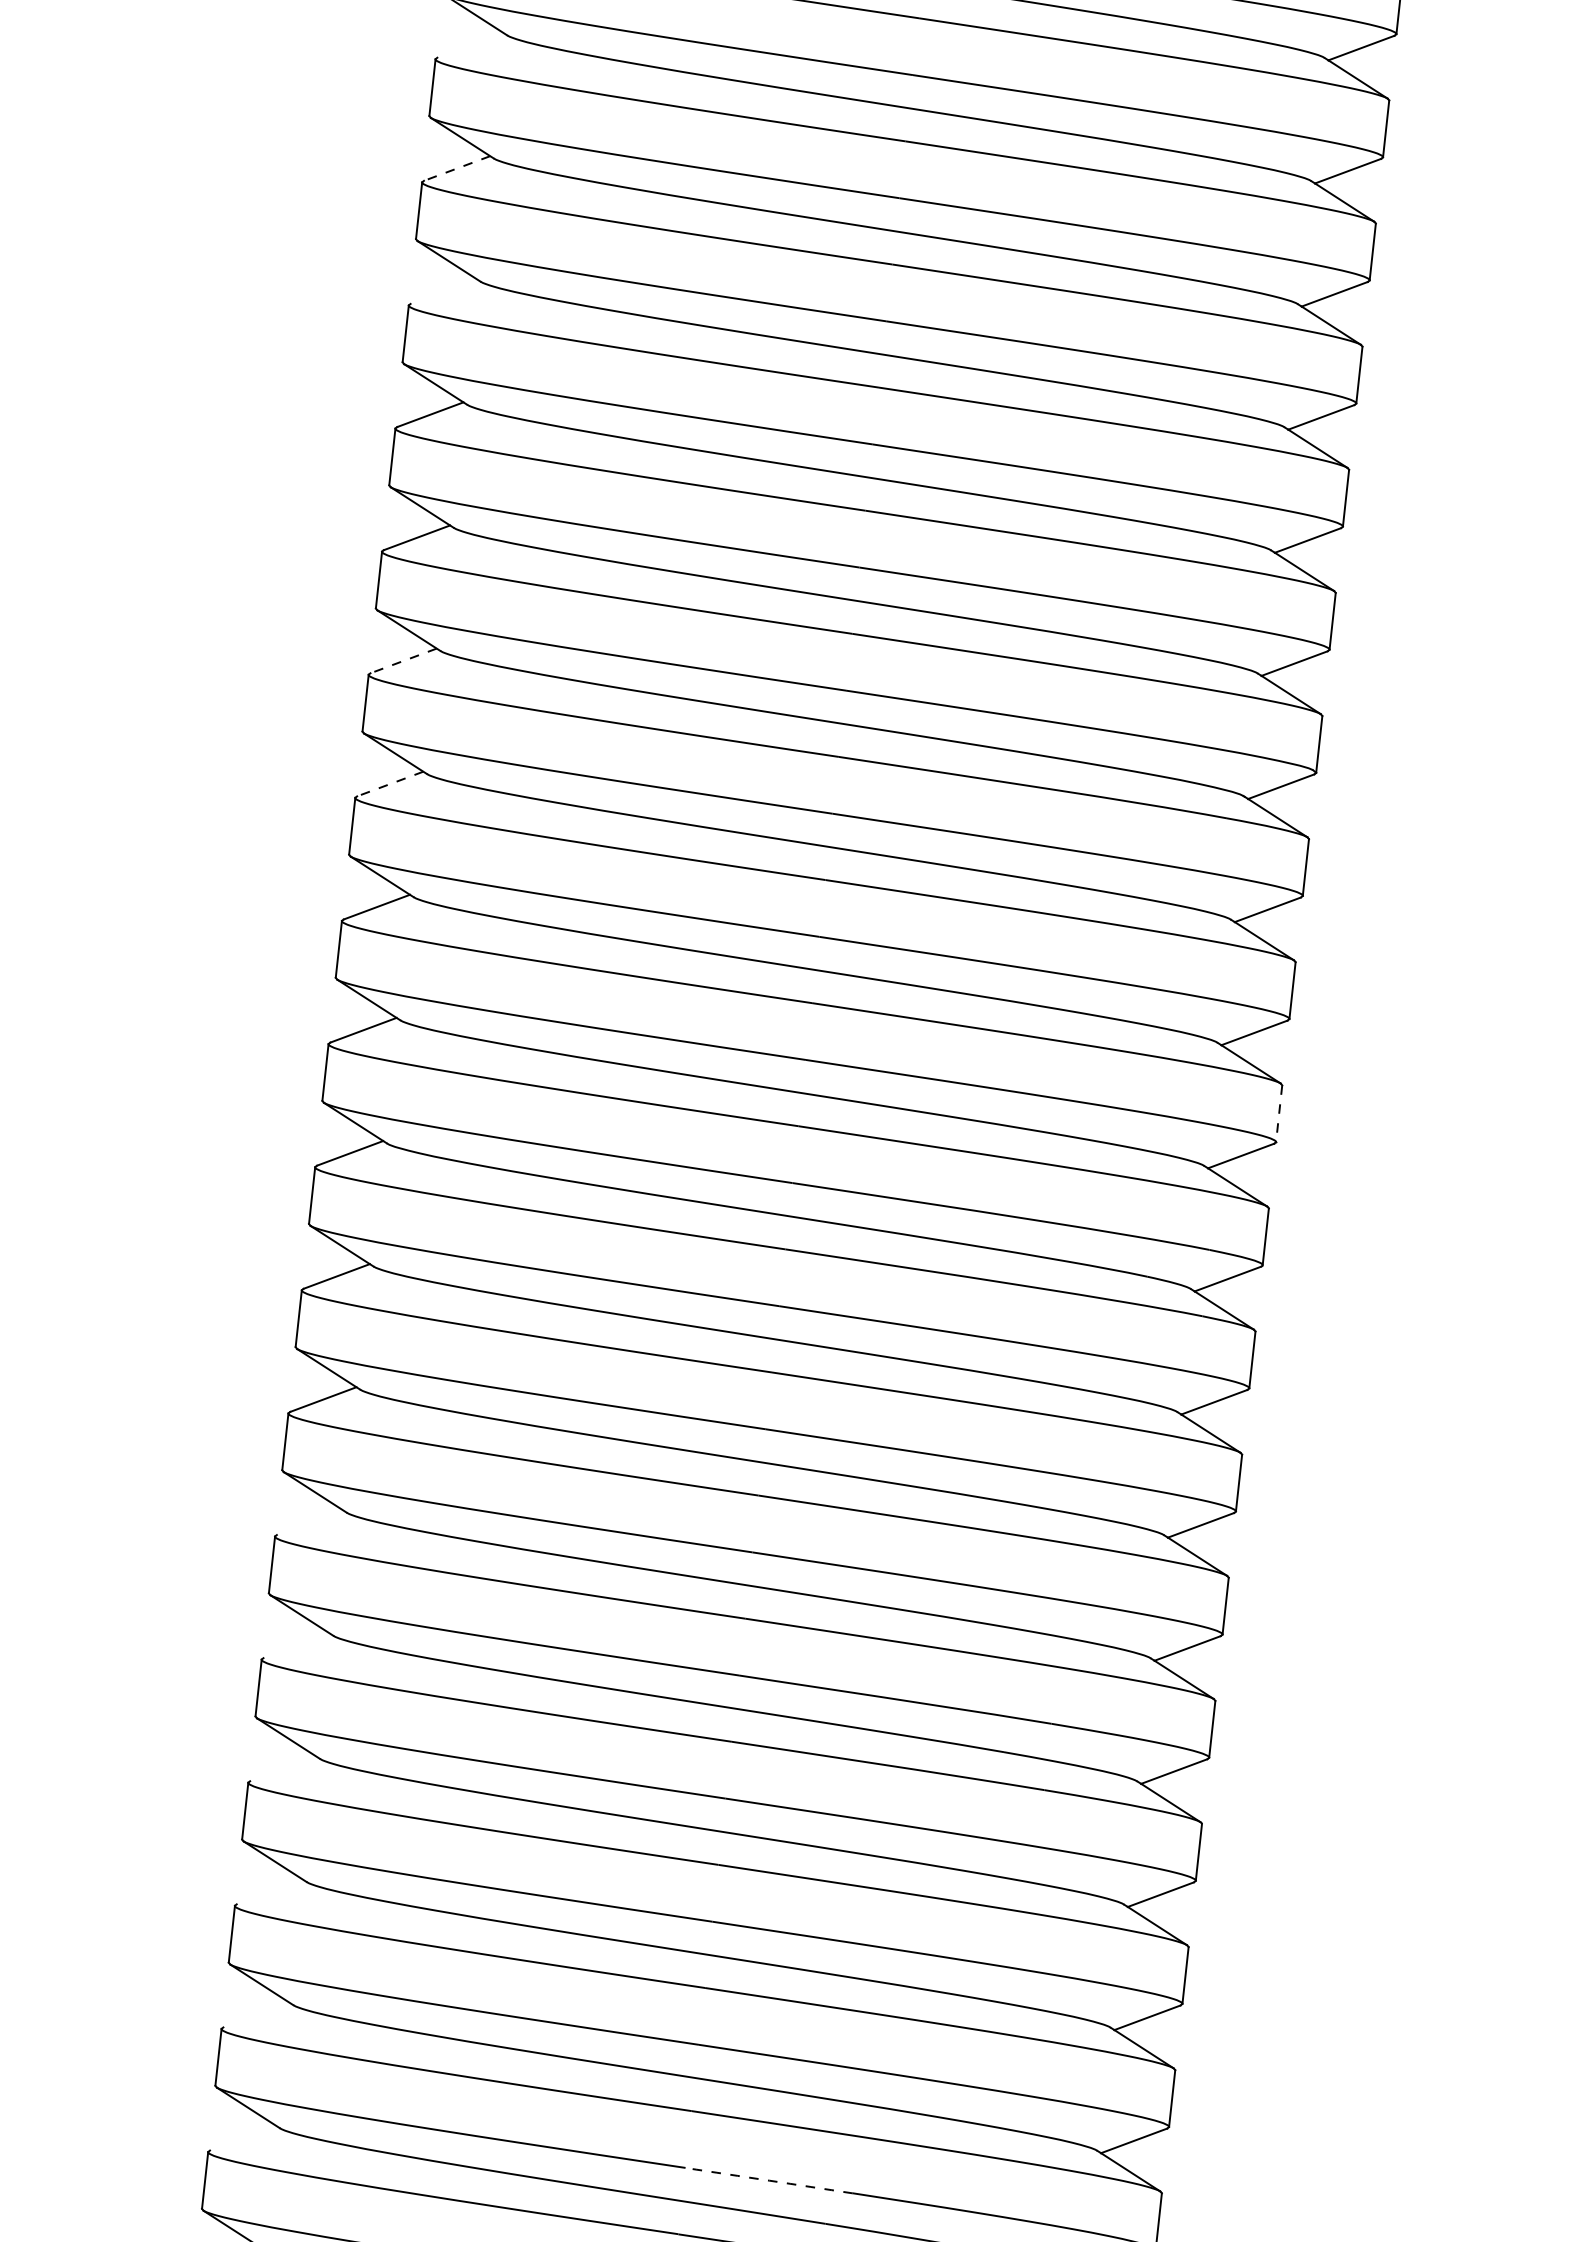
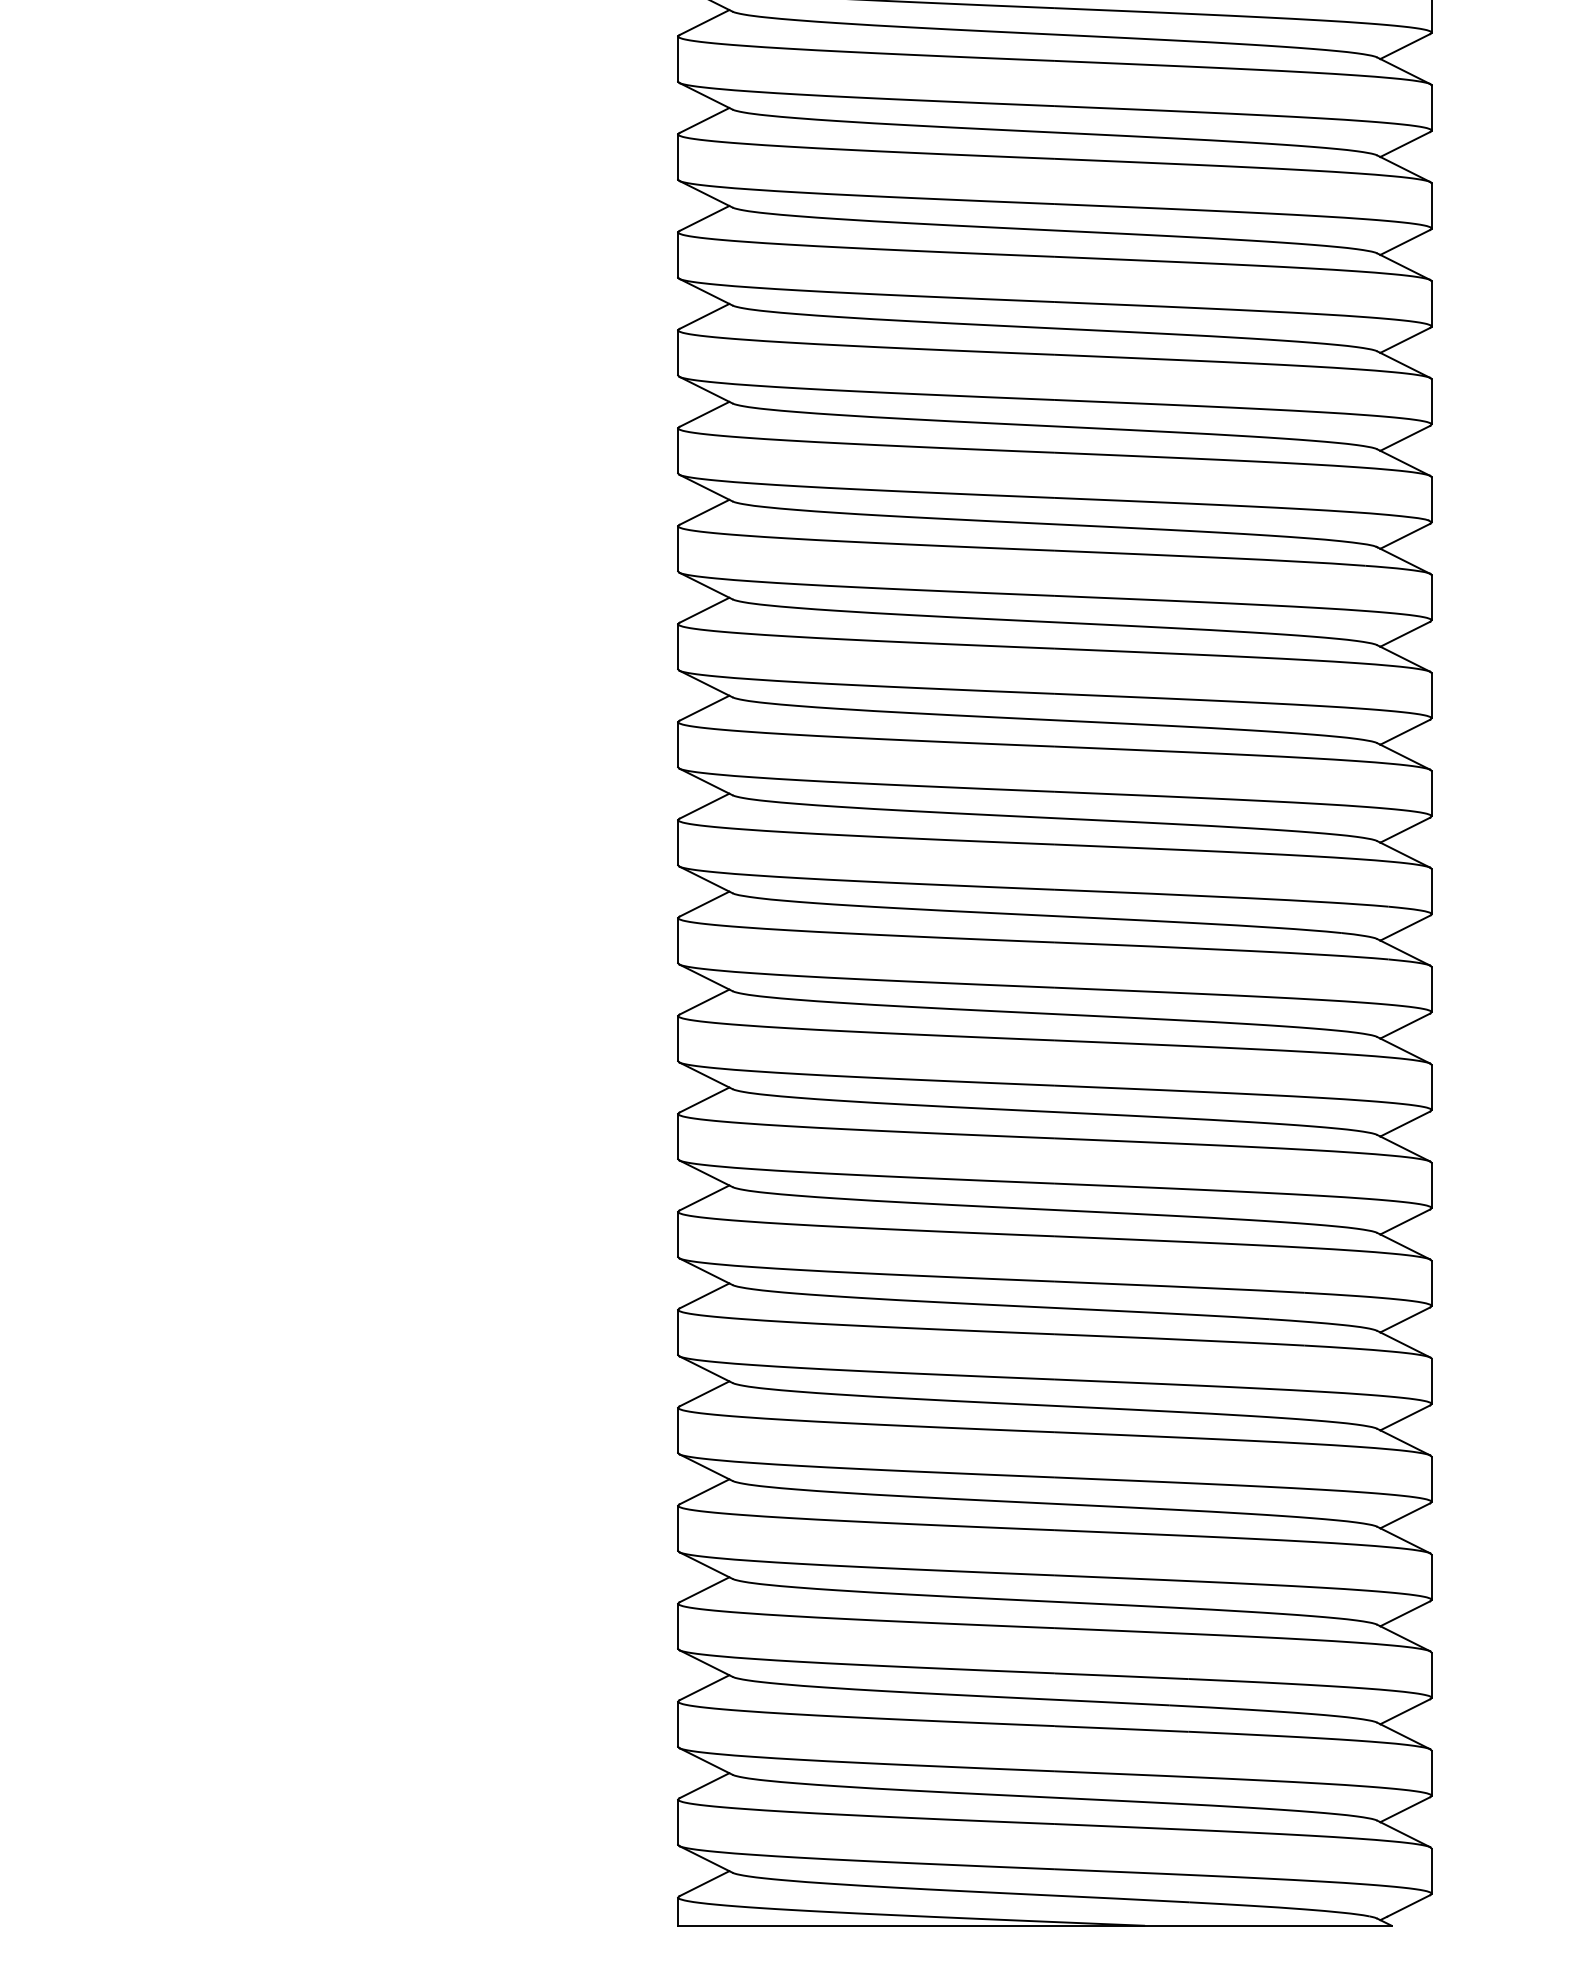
line: (470, 45) -> (704, 22), added
line: (457, 168) -> (704, 120), dashed -> solid
line: (443, 291) -> (704, 218), added
line: (403, 661) -> (704, 512), dashed -> solid
line: (390, 784) -> (704, 610), dashed -> solid
line: (1279, 1113) -> (1431, 793), dashed -> solid
line: (310, 1522) -> (704, 1197), added
line: (296, 1645) -> (704, 1295), added
line: (283, 1768) -> (704, 1393), added
line: (270, 1891) -> (704, 1491), added
line: (256, 2014) -> (704, 1589), added
line: (243, 2137) -> (704, 1687), added
arc: (768, 2180) -> (1121, 1676), dashed -> solid

